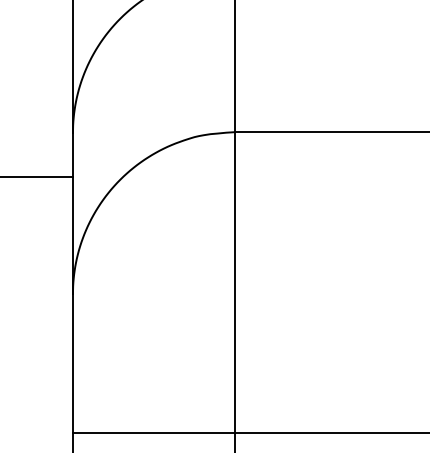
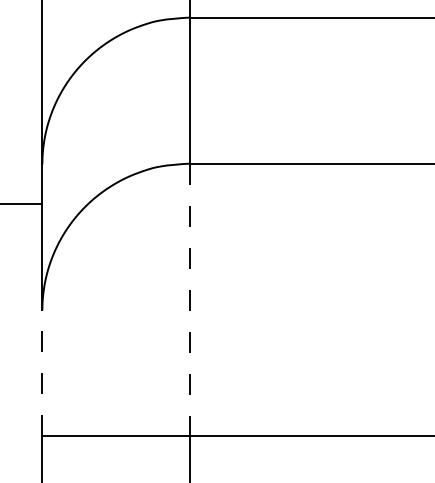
line: (235, 283) -> (189, 300), solid -> dashed
line: (73, 363) -> (42, 373), solid -> dashed

